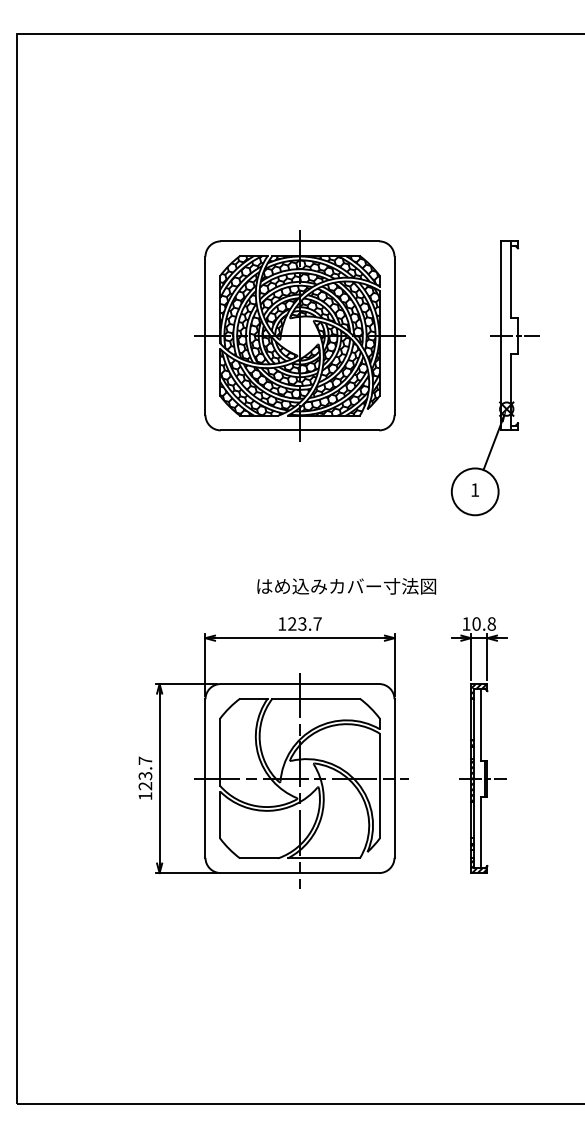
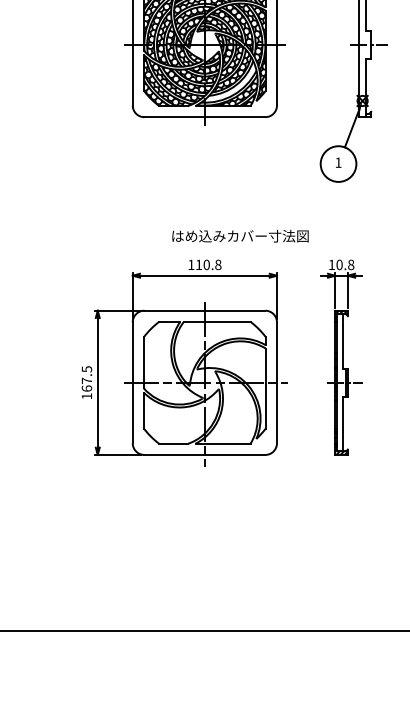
hatch: (331, 383) -> (228, 81), removed
text: (304, 623) -> (208, 264), 123.7 -> 110.8
text: (145, 773) -> (86, 378), 123.7 -> 167.5

